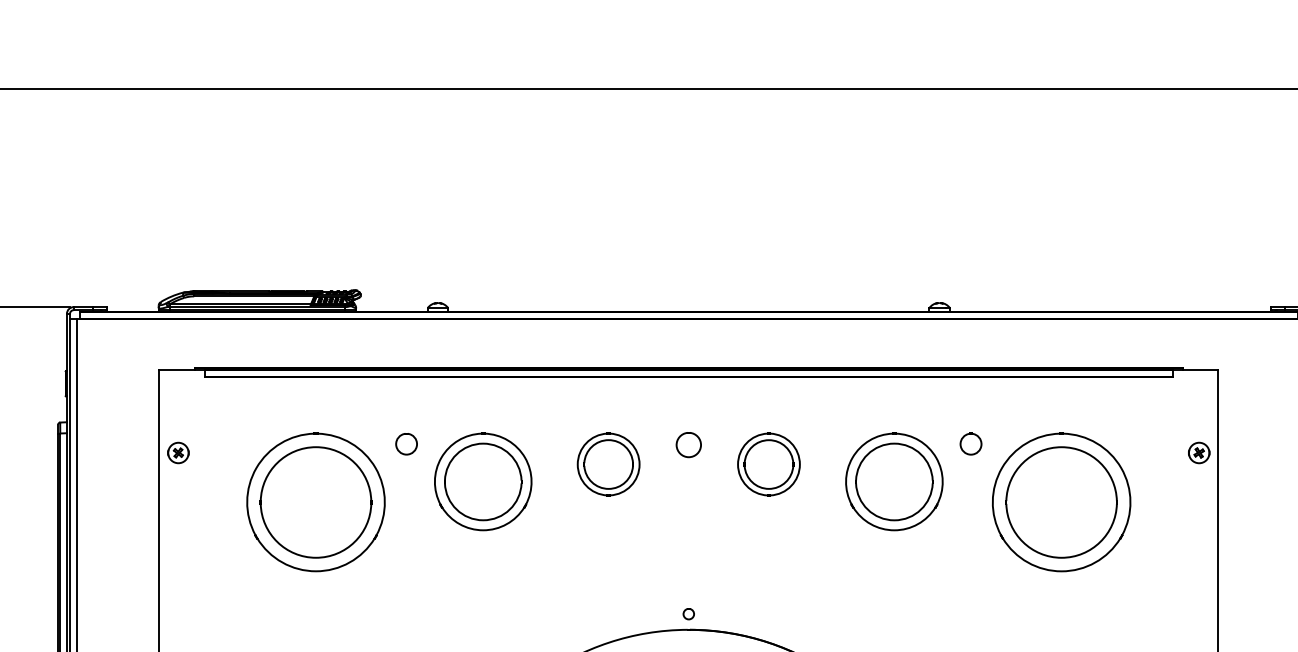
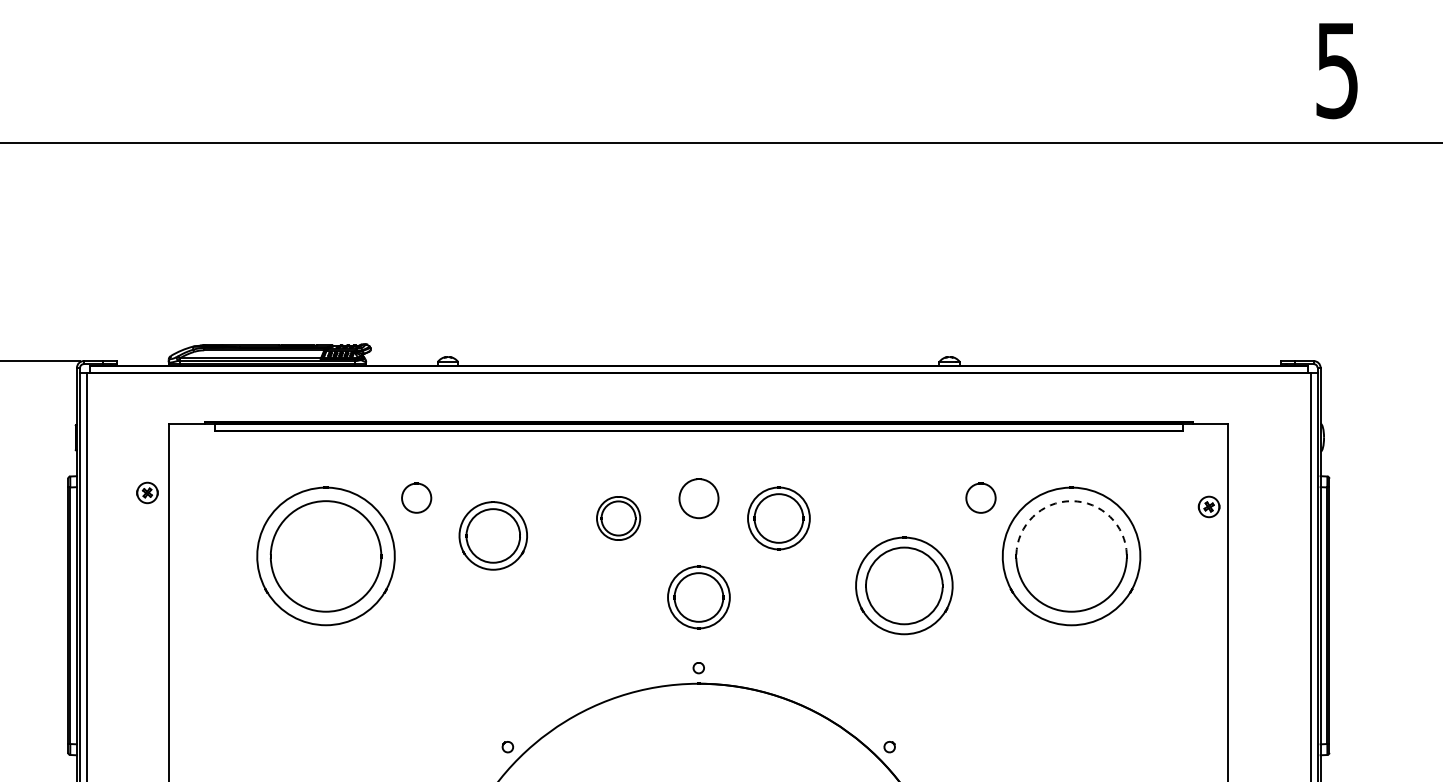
part: (406, 443) -> (416, 497), size x1.4
part: (970, 443) -> (980, 497), size x1.4
part: (688, 445) -> (698, 499), size x1.6
arc: (1061, 447) -> (1071, 501), solid -> dashed
part: (178, 452) -> (147, 492), moved
part: (608, 464) -> (618, 518), size x0.7
part: (483, 481) -> (493, 535), size x0.7
part: (894, 481) -> (904, 585), moved
part: (688, 543) -> (698, 597), added

